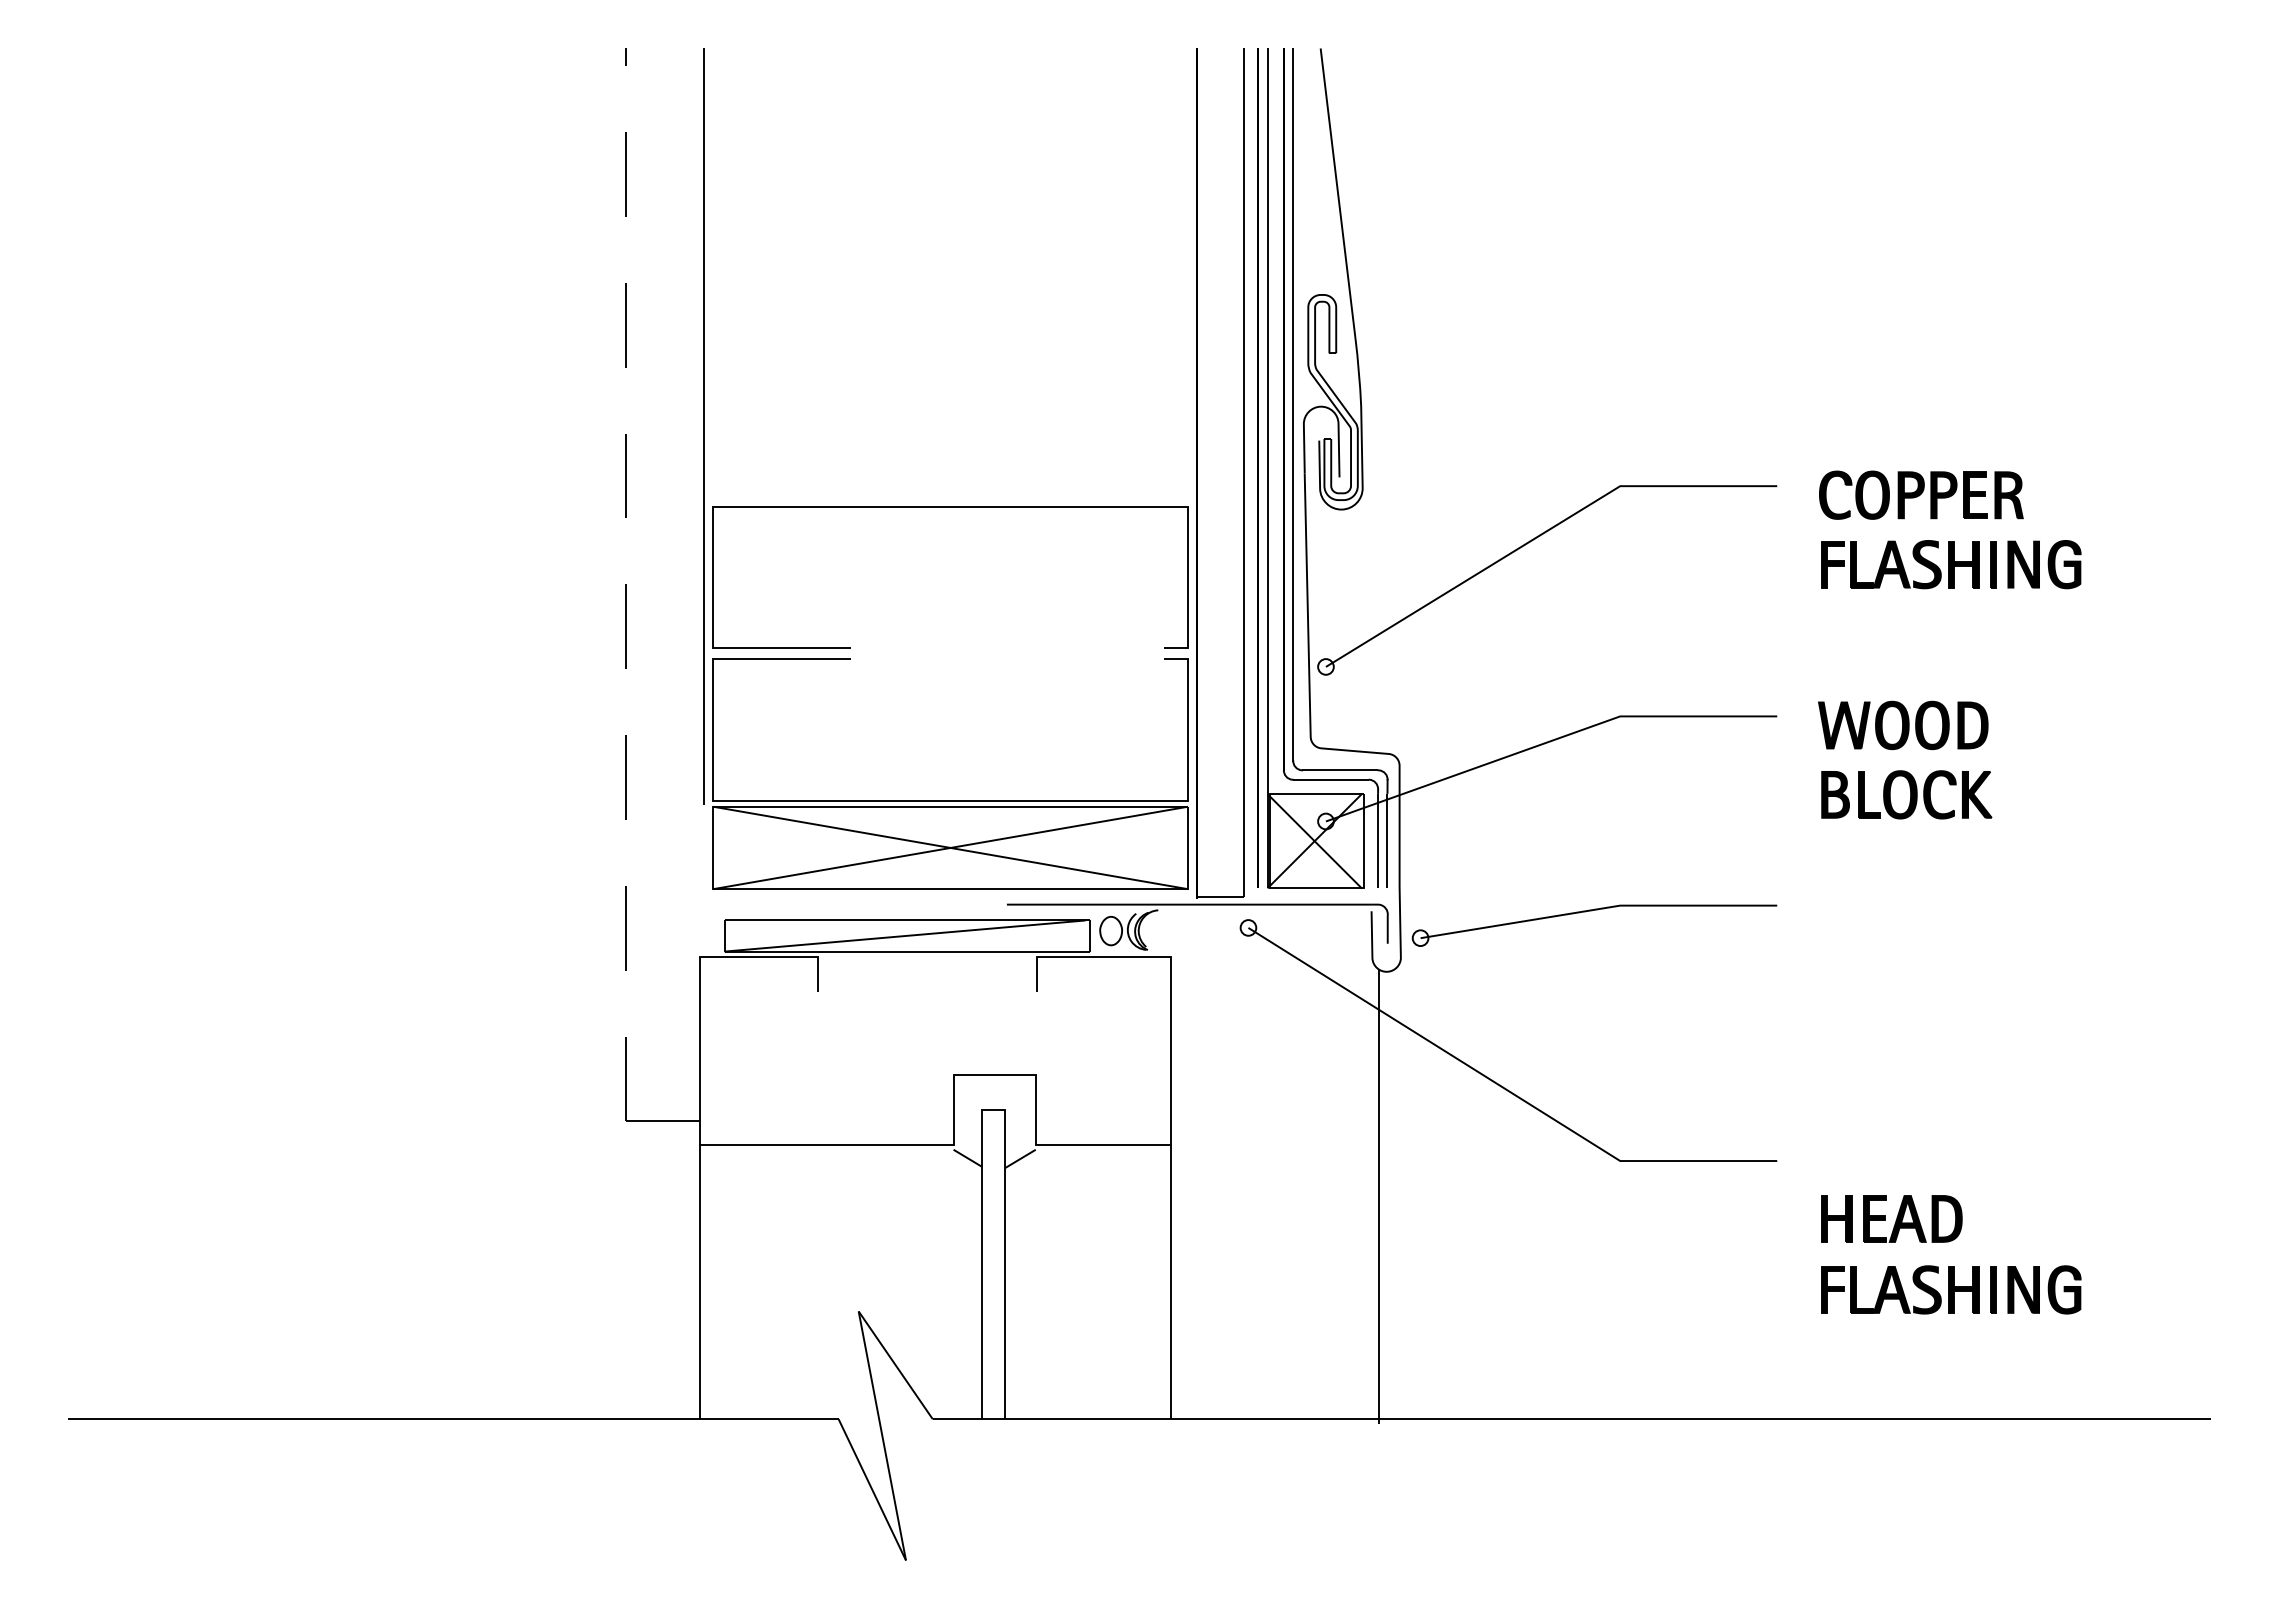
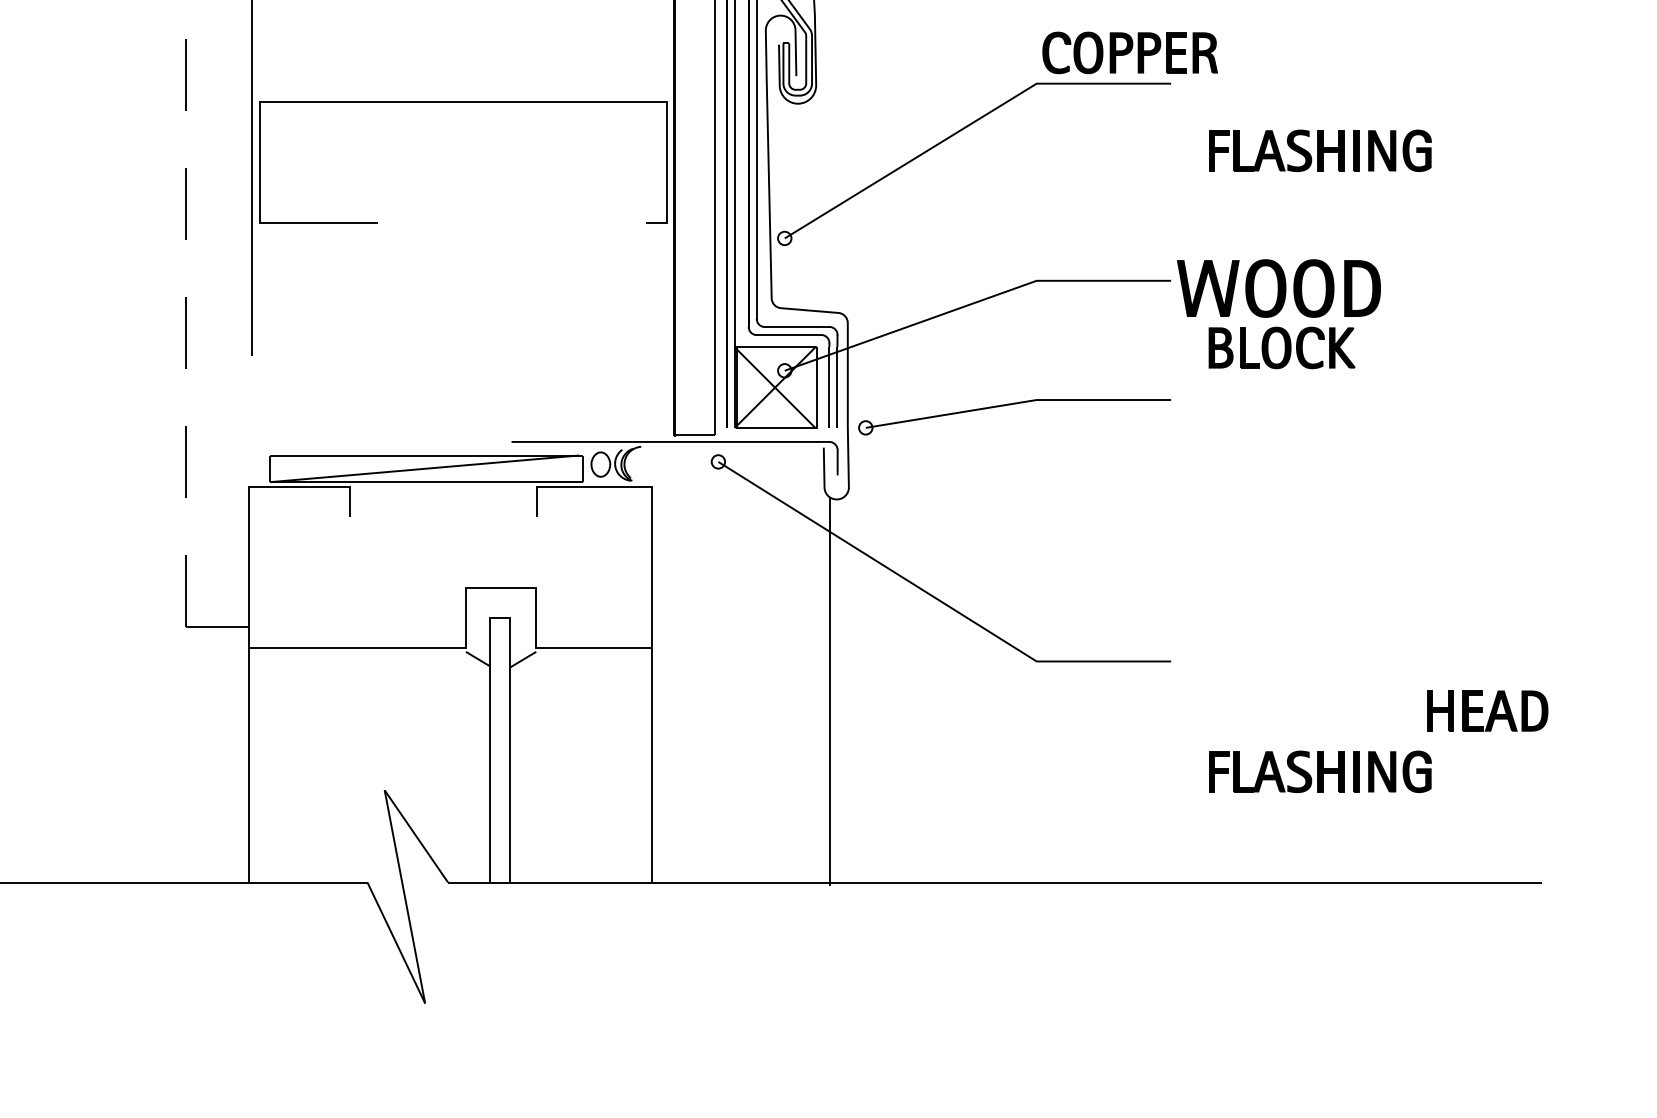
part: (1921, 494) -> (1130, 52), moved
part: (1903, 725) -> (1279, 288), size x1.4
part: (950, 800) -> (463, 352), removed
part: (1591, 911) -> (1012, 405), moved
part: (1891, 1218) -> (1487, 710), moved

